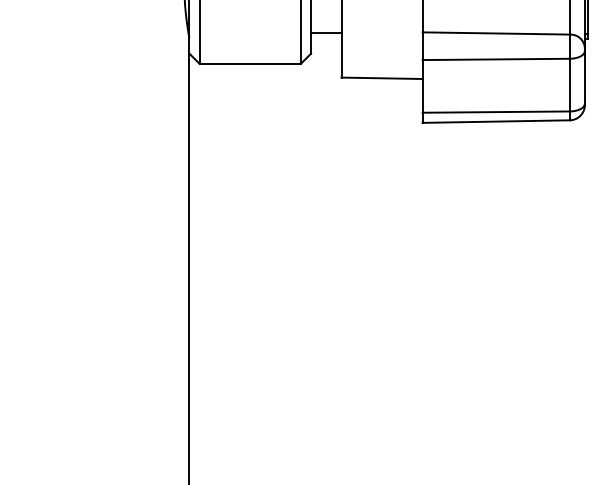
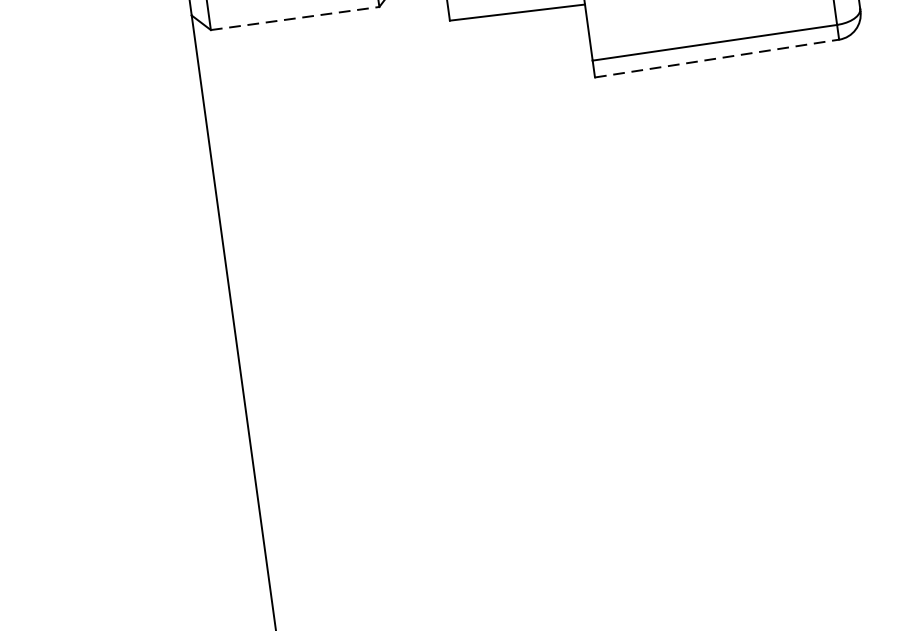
line: (250, 63) -> (295, 17), solid -> dashed
line: (496, 121) -> (717, 58), solid -> dashed

